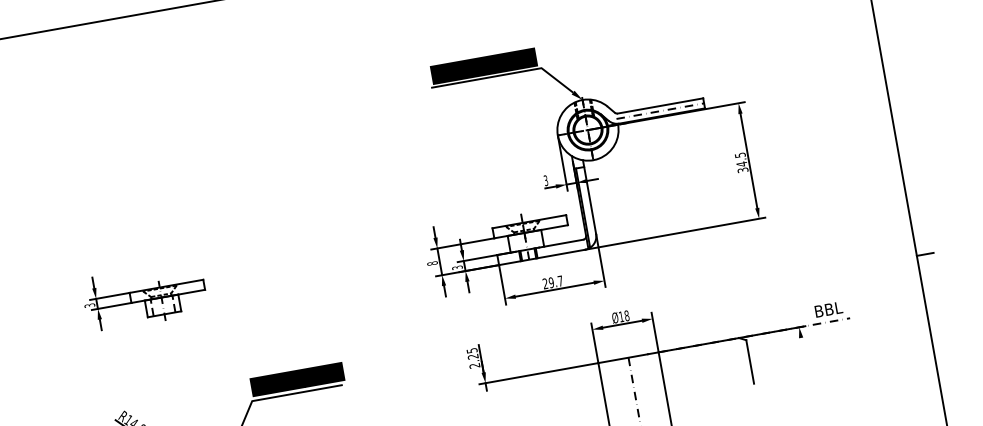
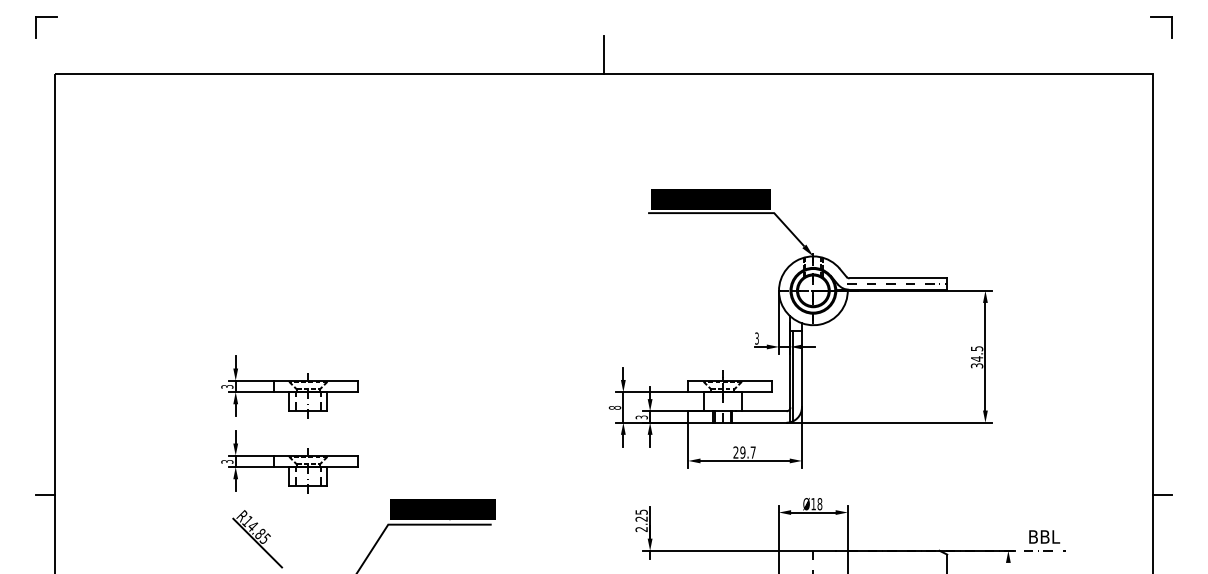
part: (155, 361) -> (289, 461), added

